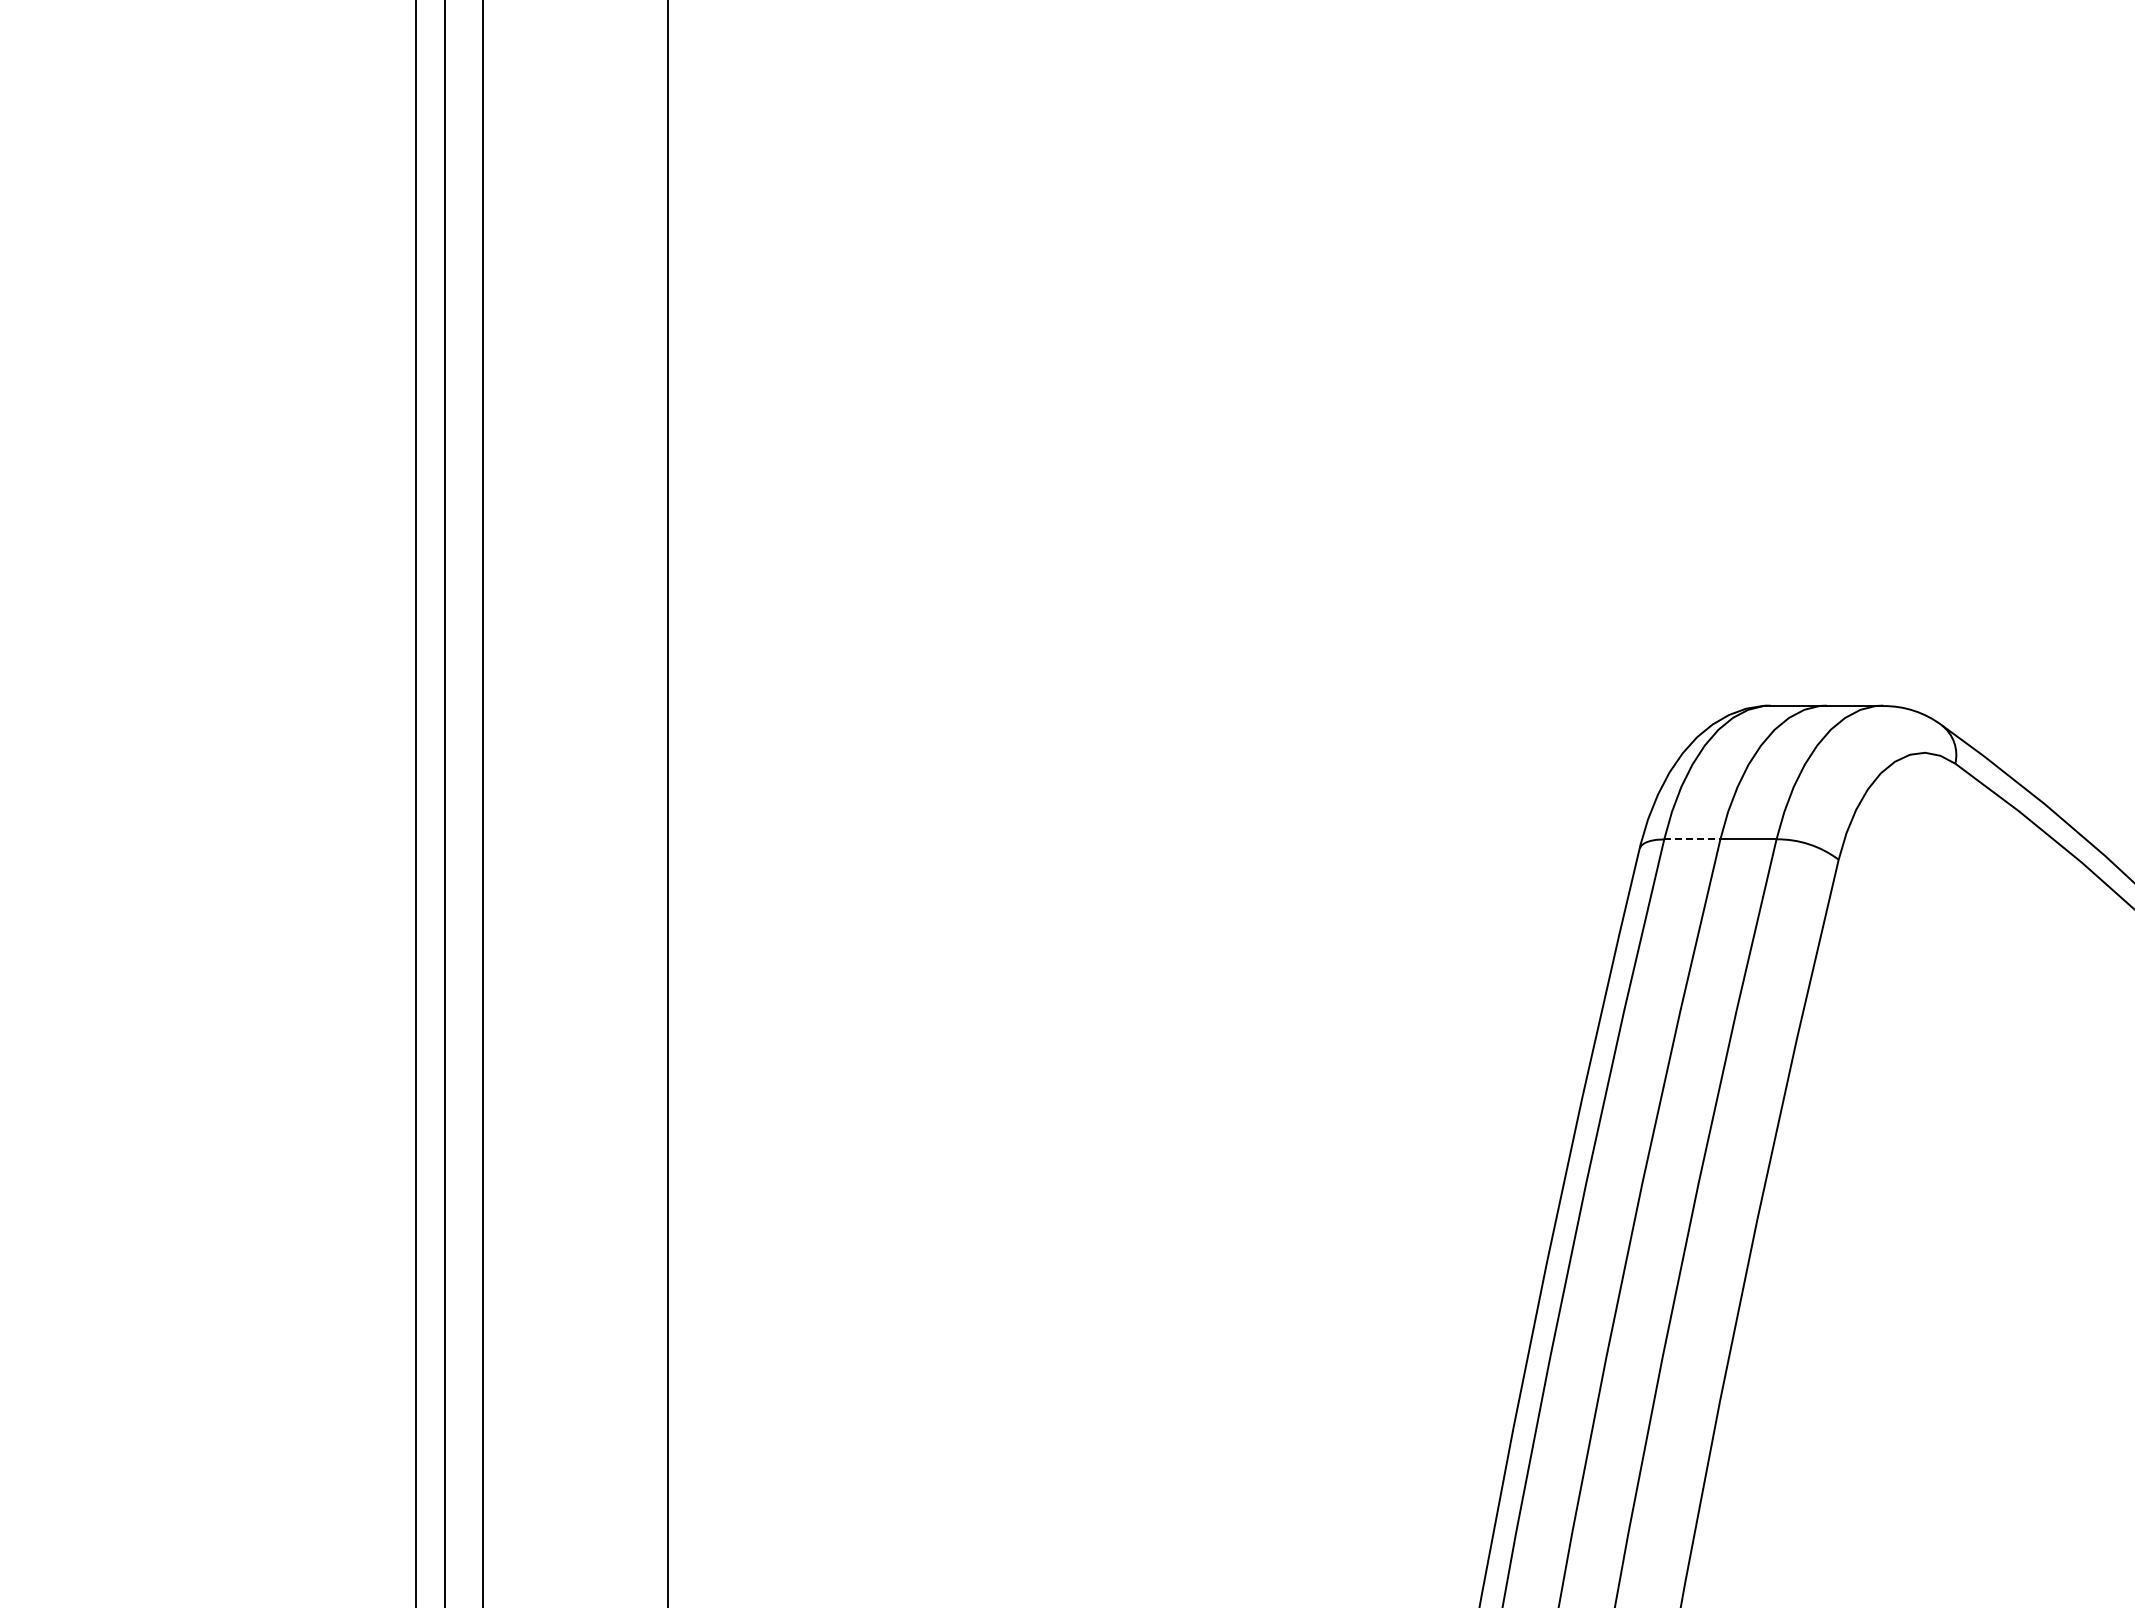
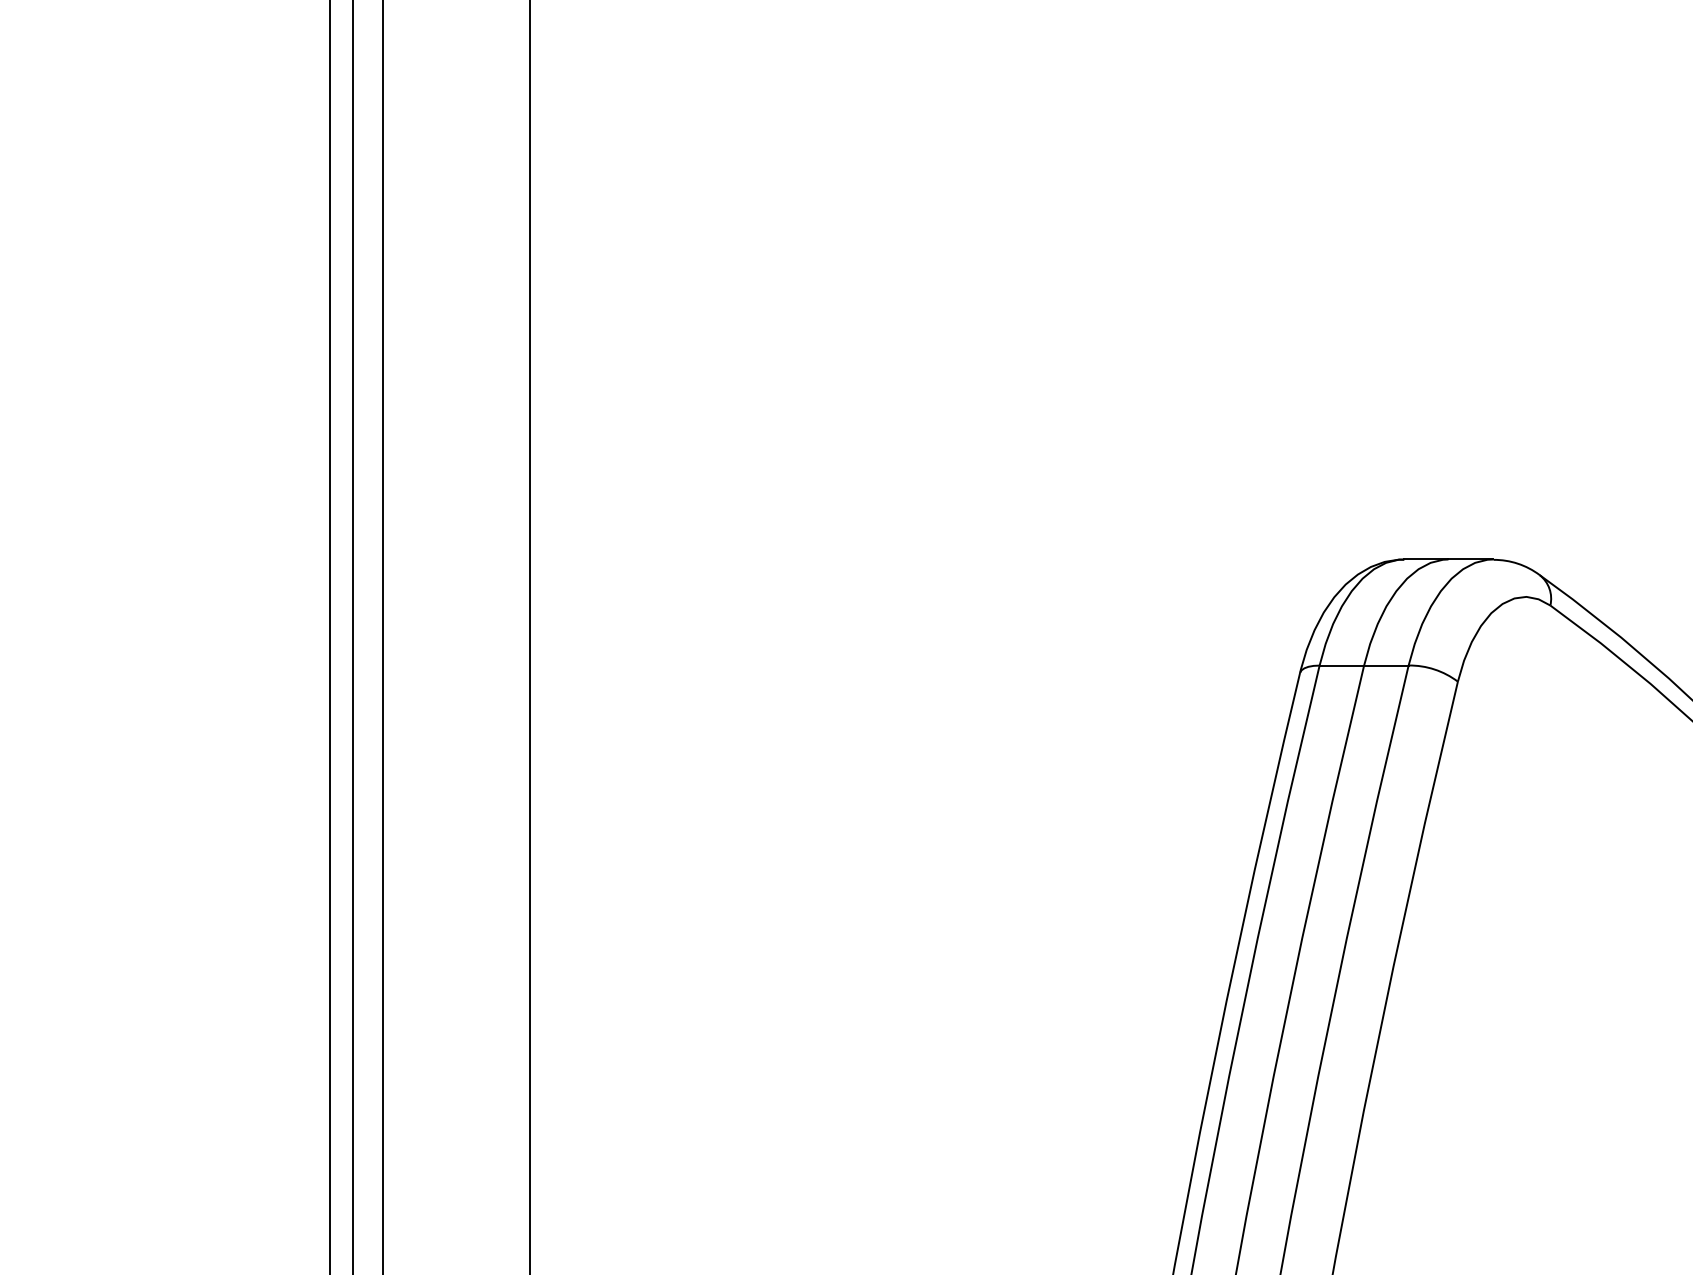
line: (1692, 839) -> (1342, 665), dashed -> solid

